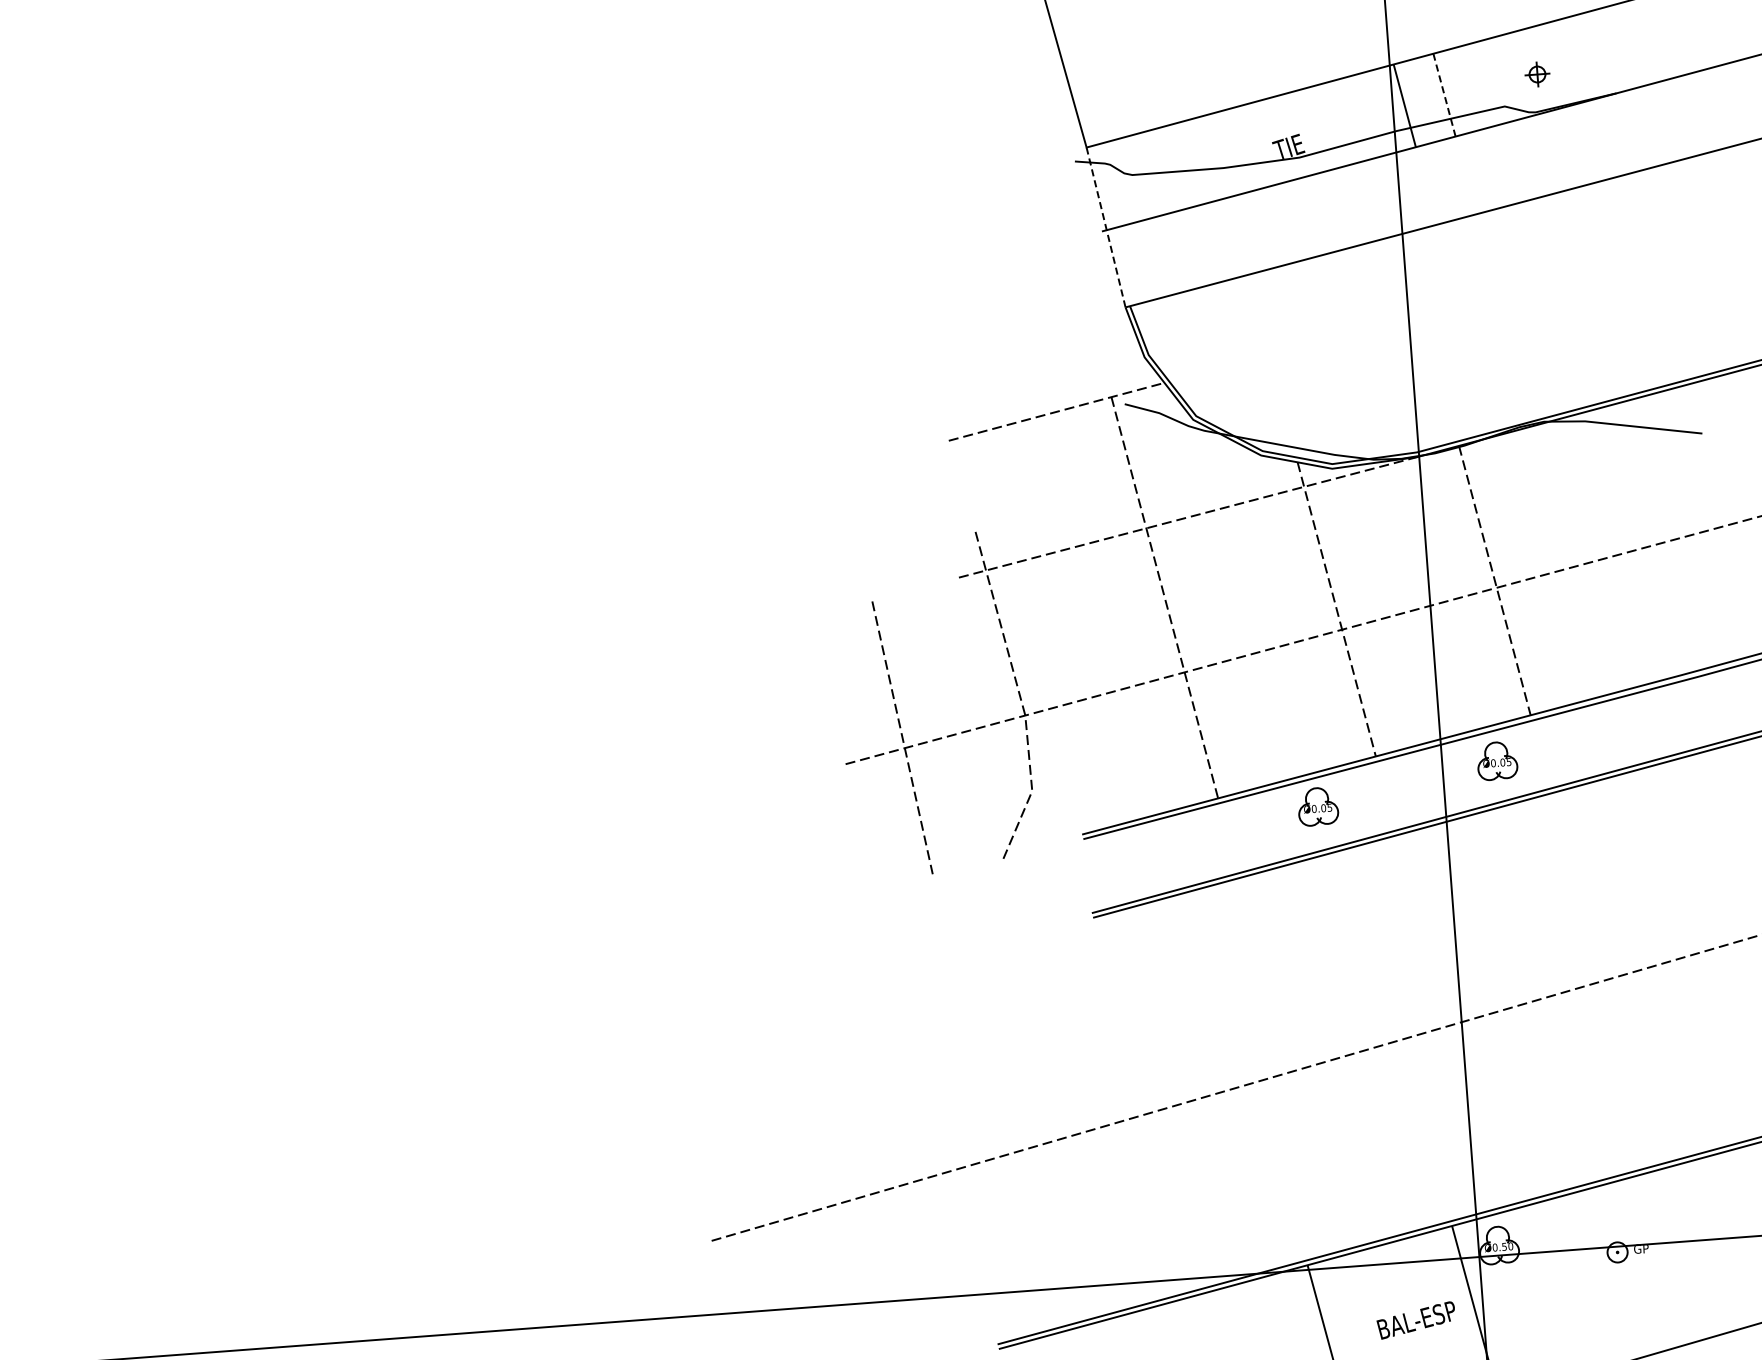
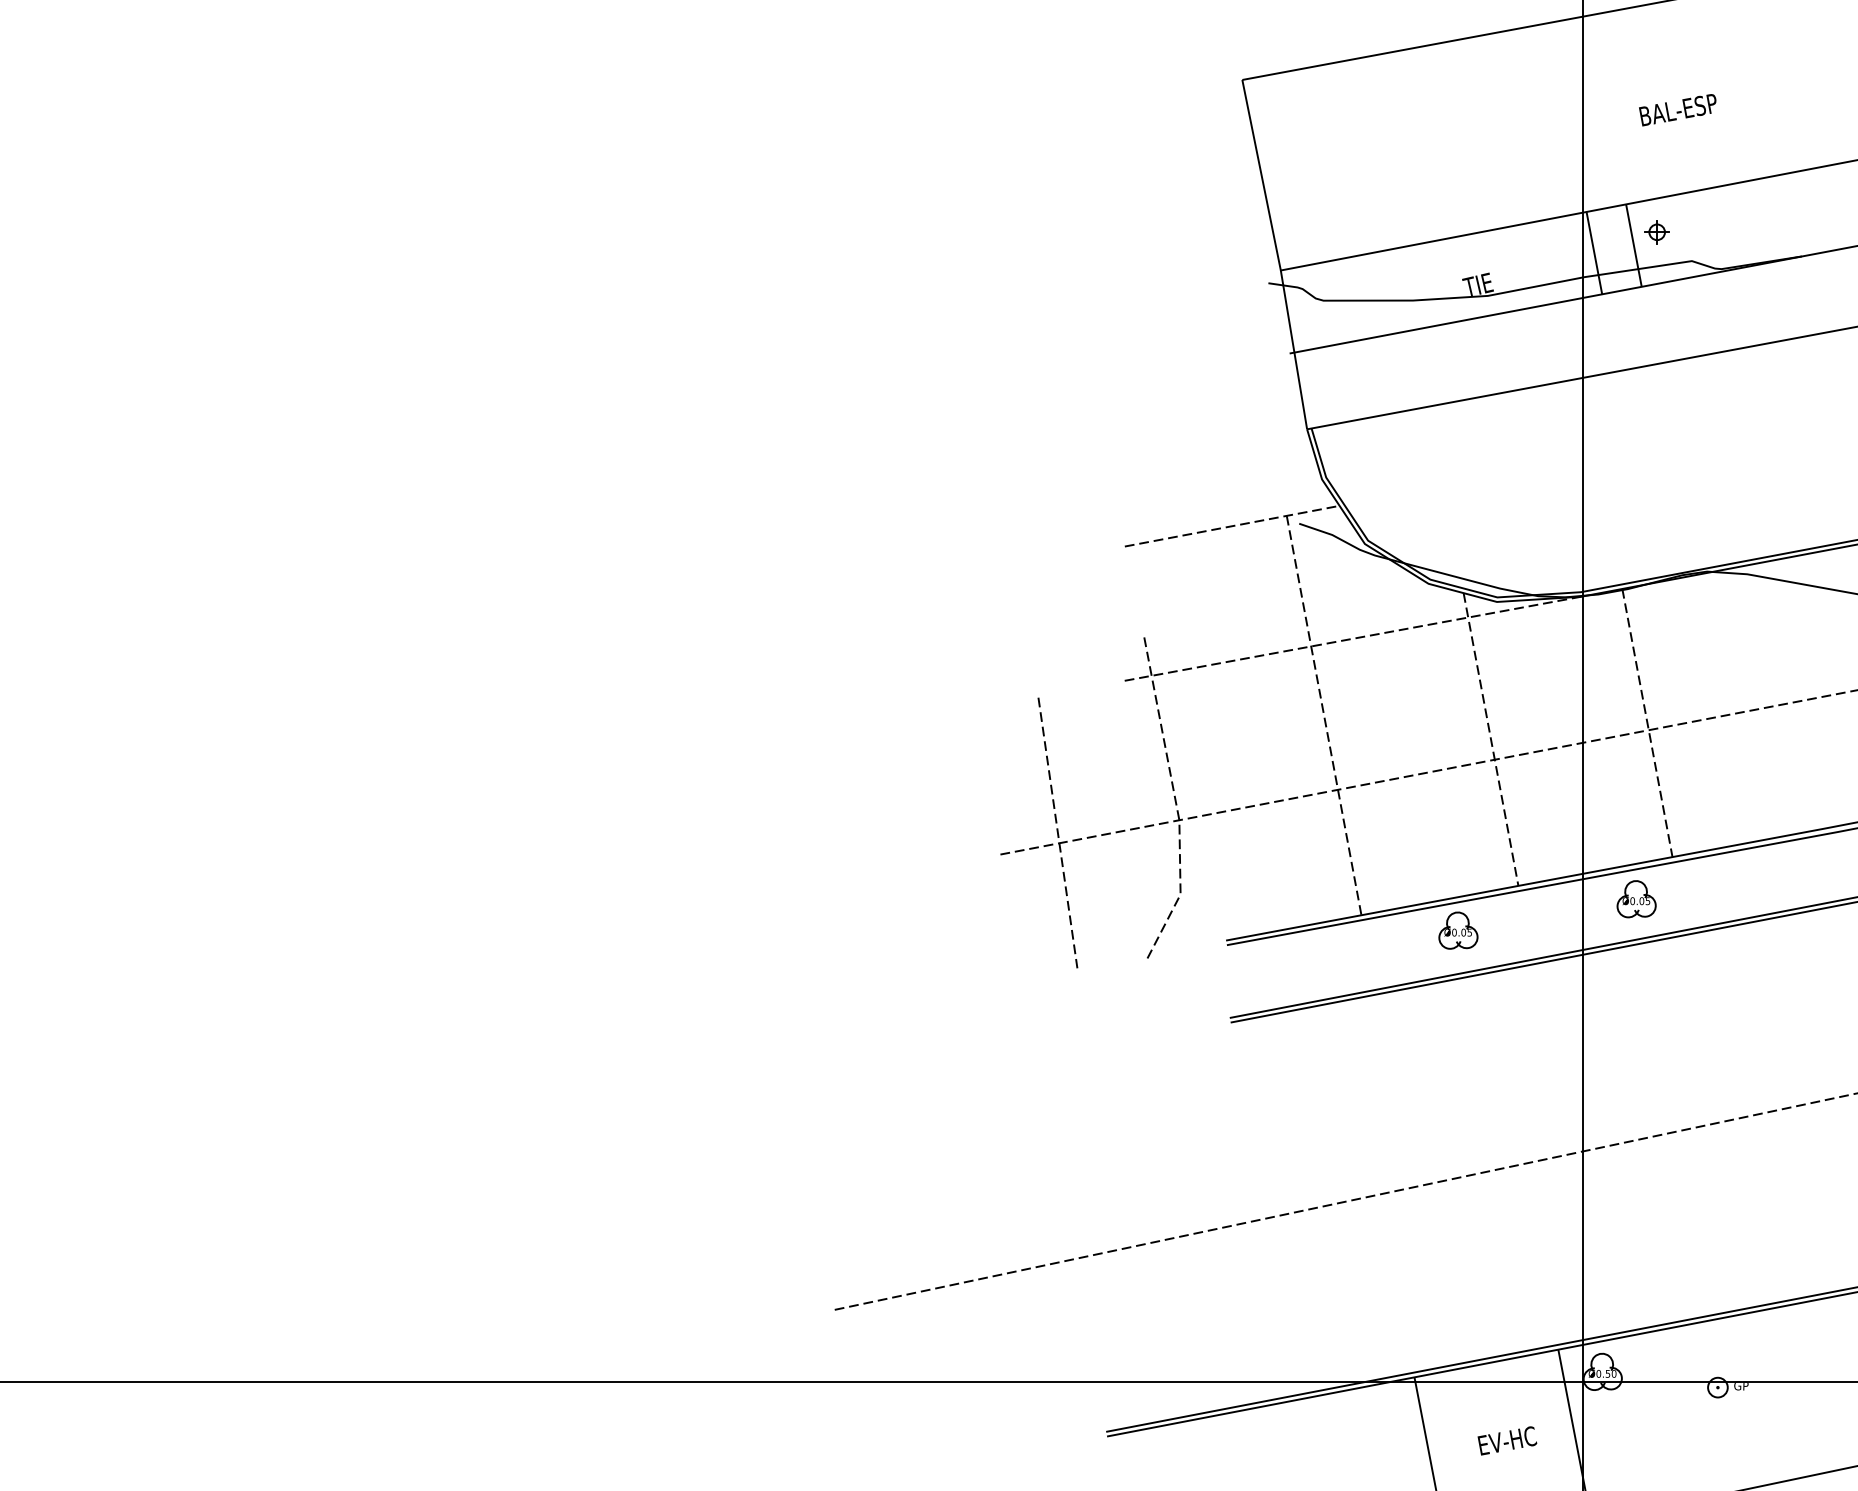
part: (1536, 74) -> (1656, 232), moved
line: (1444, 95) -> (1633, 245), dashed -> solid
line: (1105, 227) -> (1293, 349), dashed -> solid
text: (1419, 1319) -> (1519, 1438), BAL-ESP -> EV-HC

